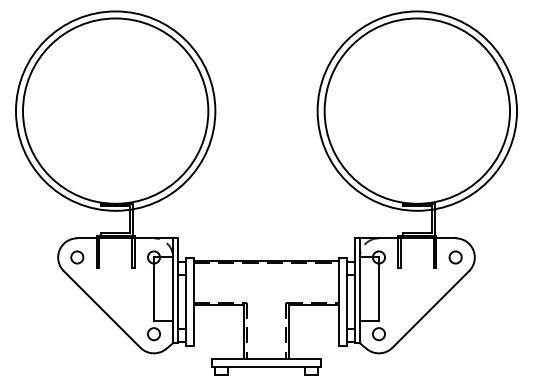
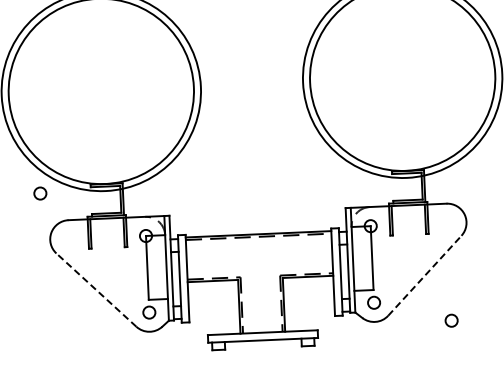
circle: (77, 257) -> (40, 193), moved
circle: (455, 257) -> (451, 320), moved
line: (101, 309) -> (95, 290), solid -> dashed
line: (431, 309) -> (425, 275), solid -> dashed

